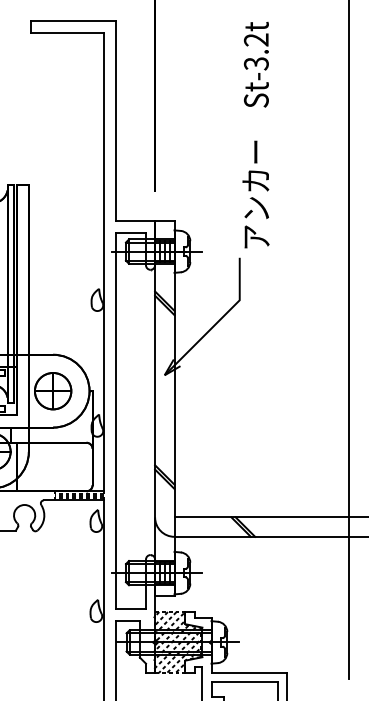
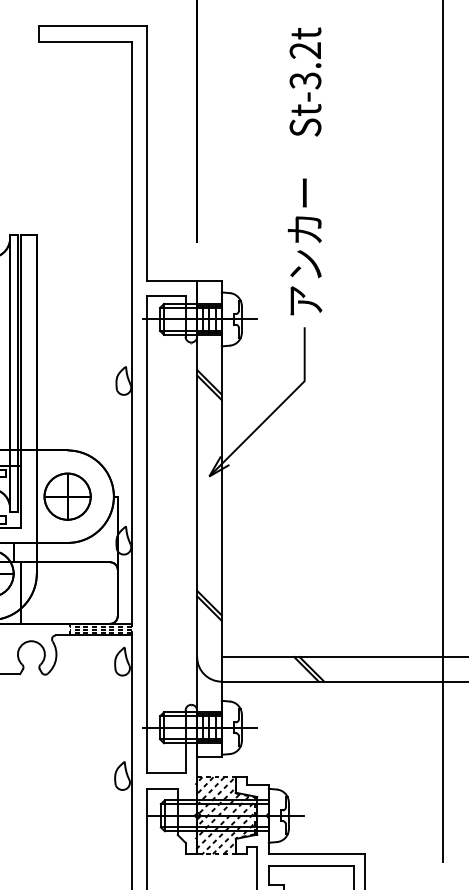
text: (255, 134) -> (304, 170), moved

